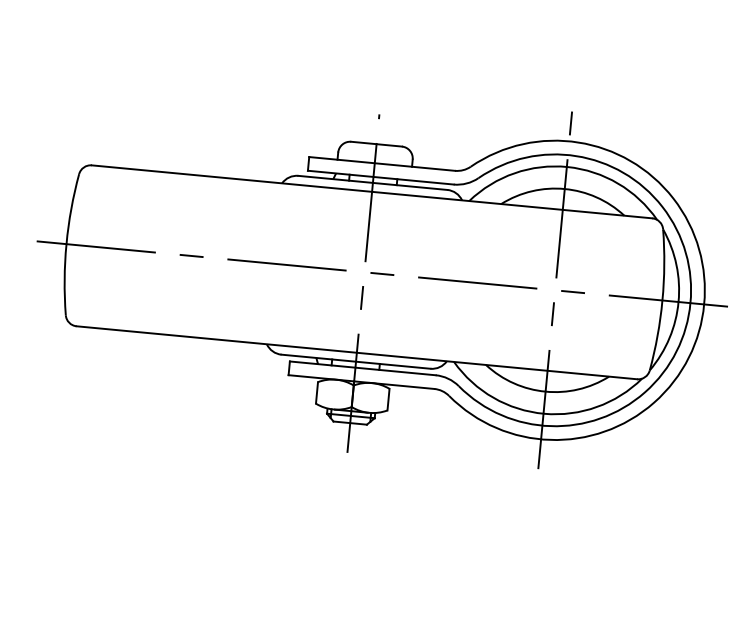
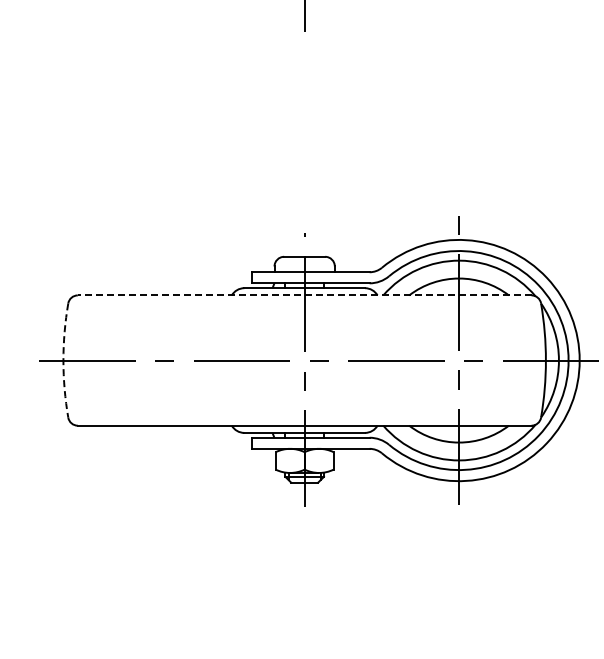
line: (371, 191) -> (304, 295), solid -> dashed
arc: (66, 244) -> (63, 360), solid -> dashed

